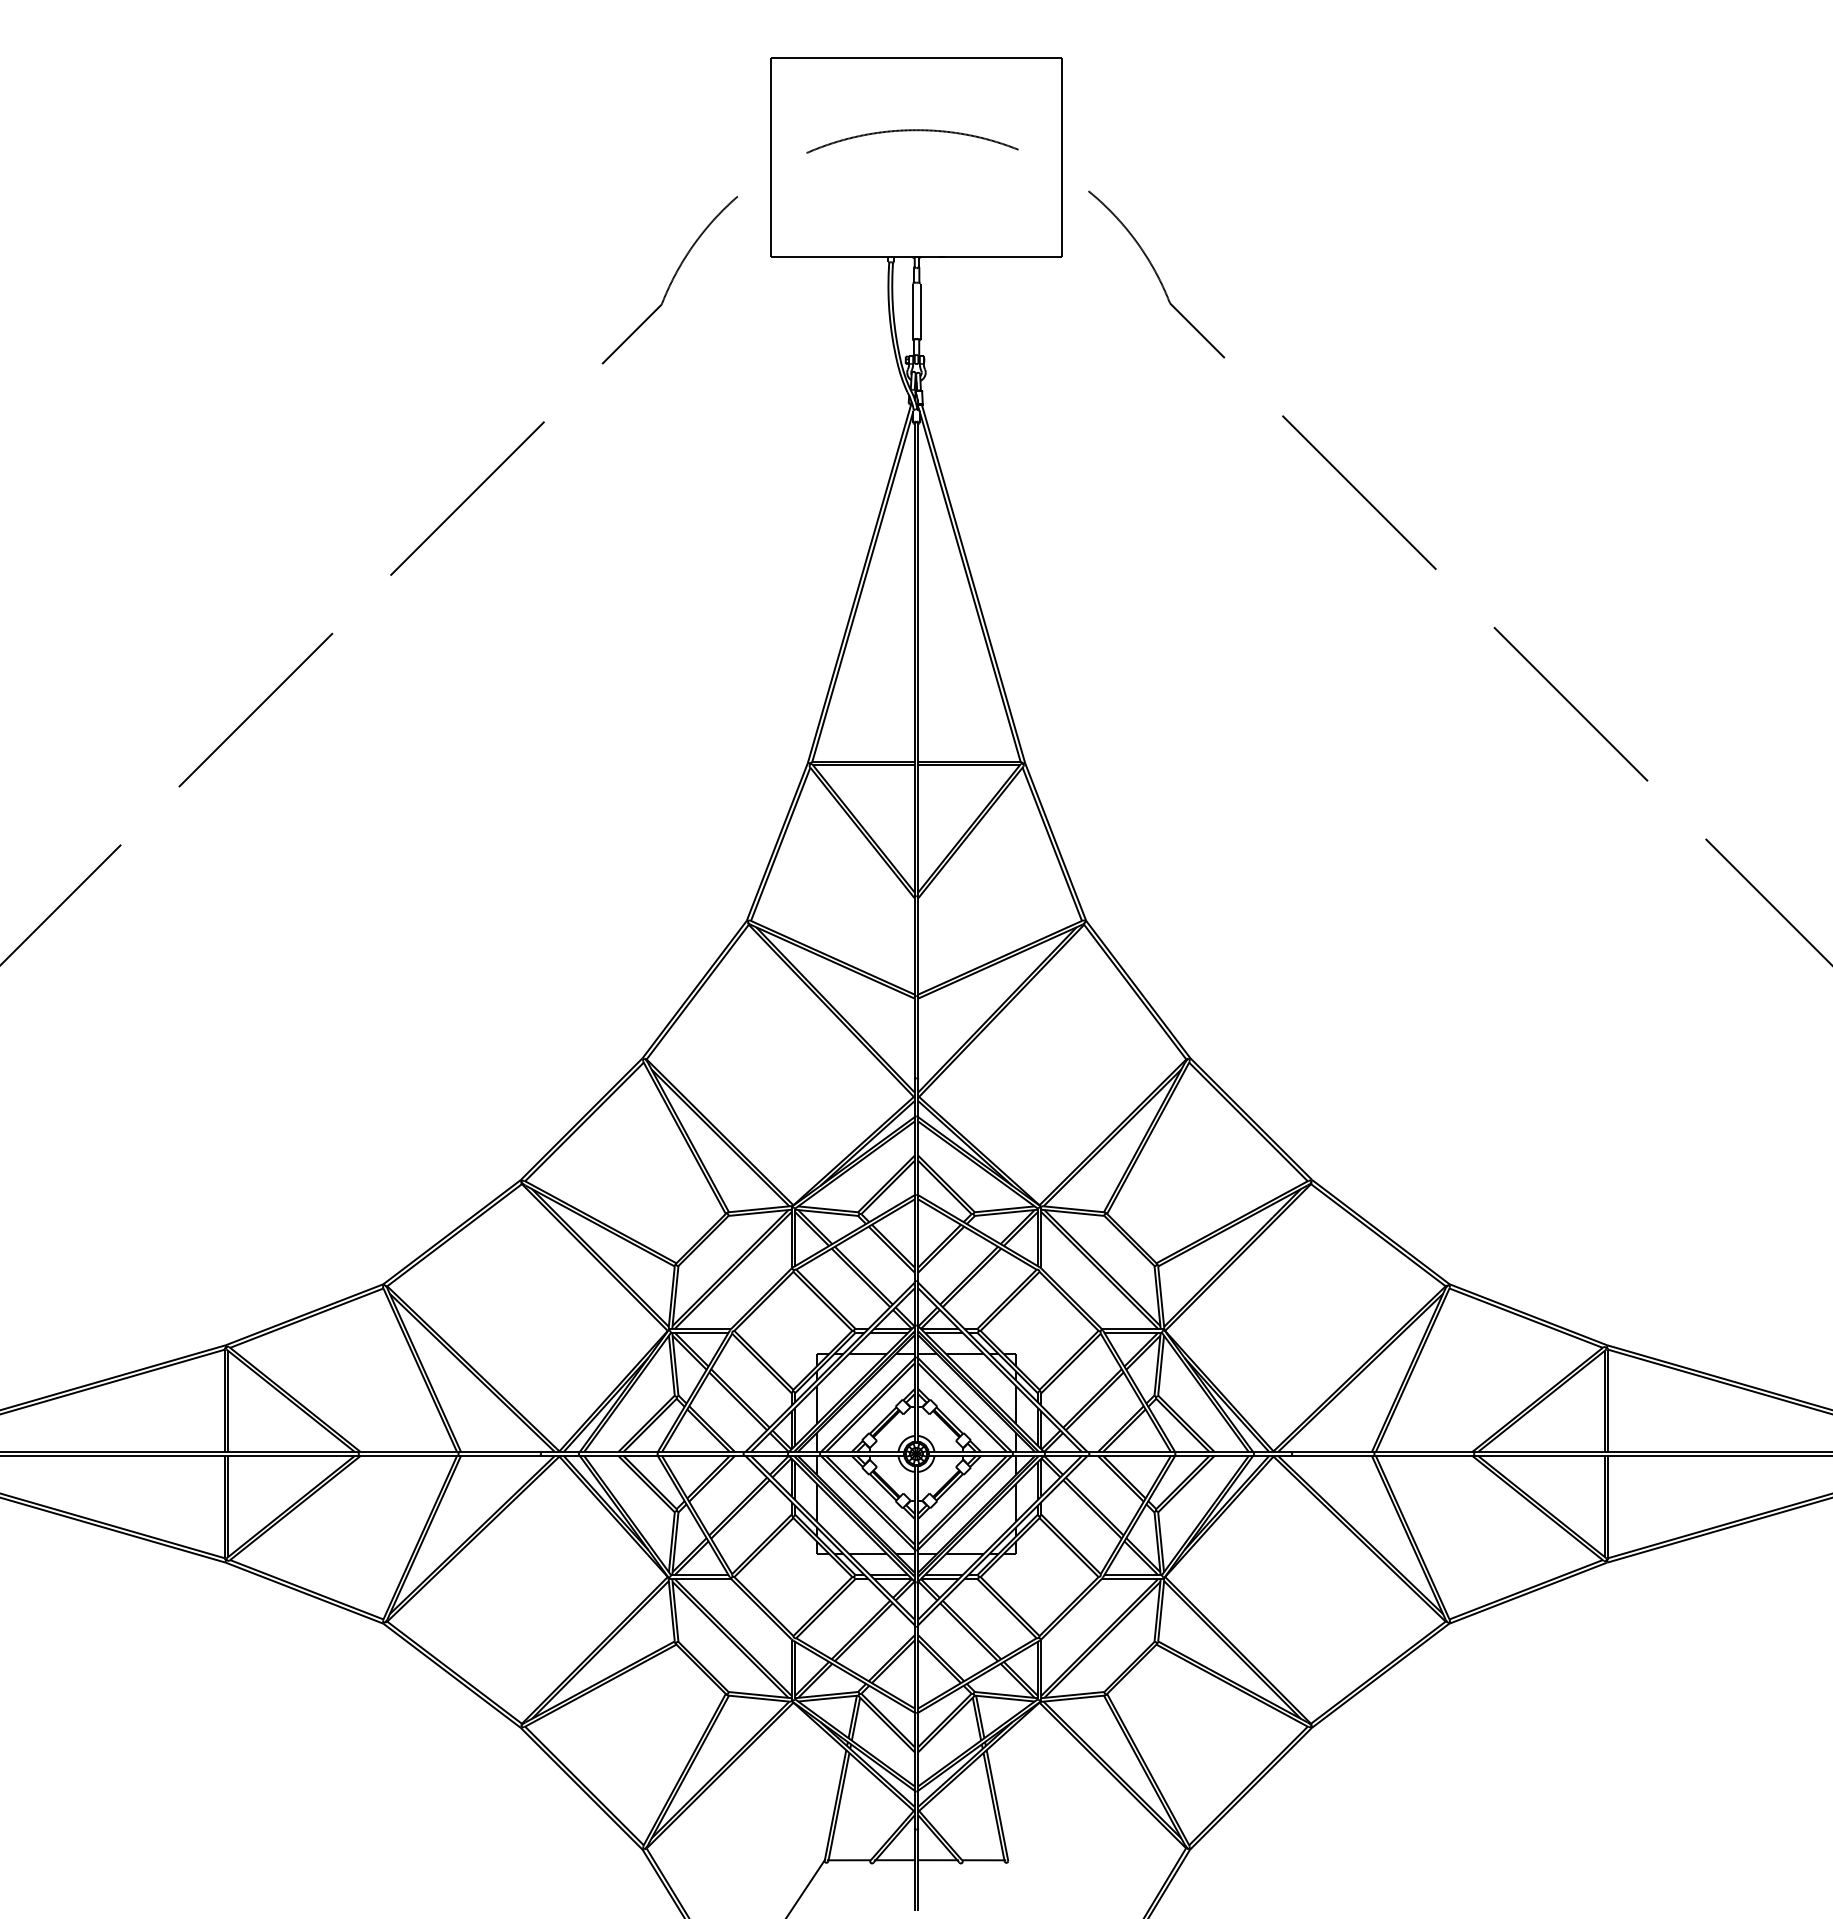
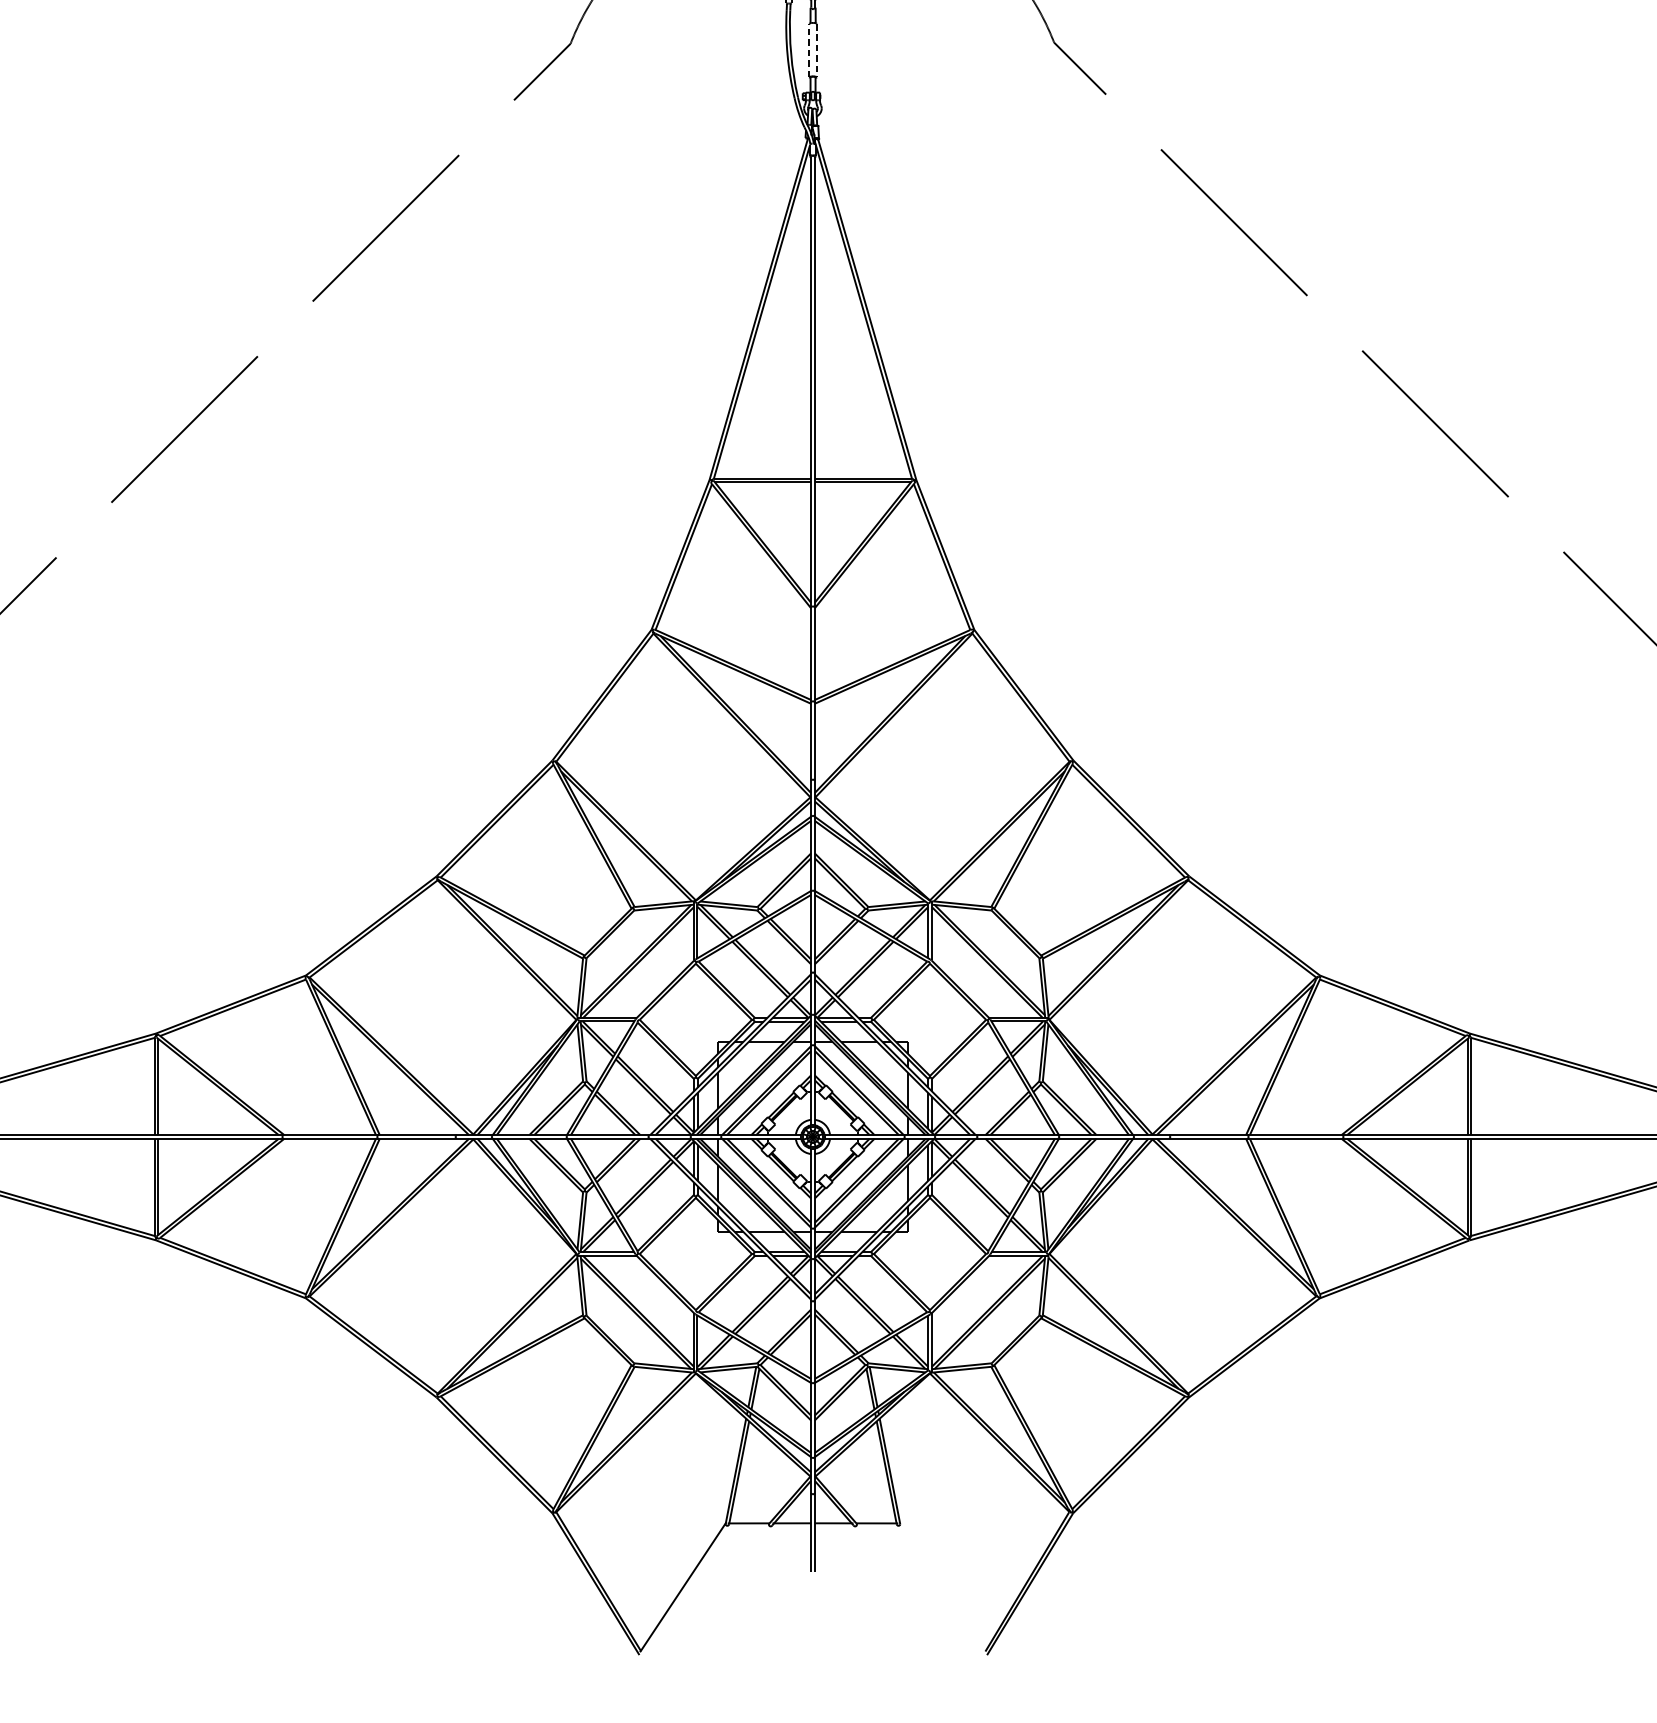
line: (912, 311) -> (809, 50), solid -> dashed
line: (920, 312) -> (816, 51), solid -> dashed

